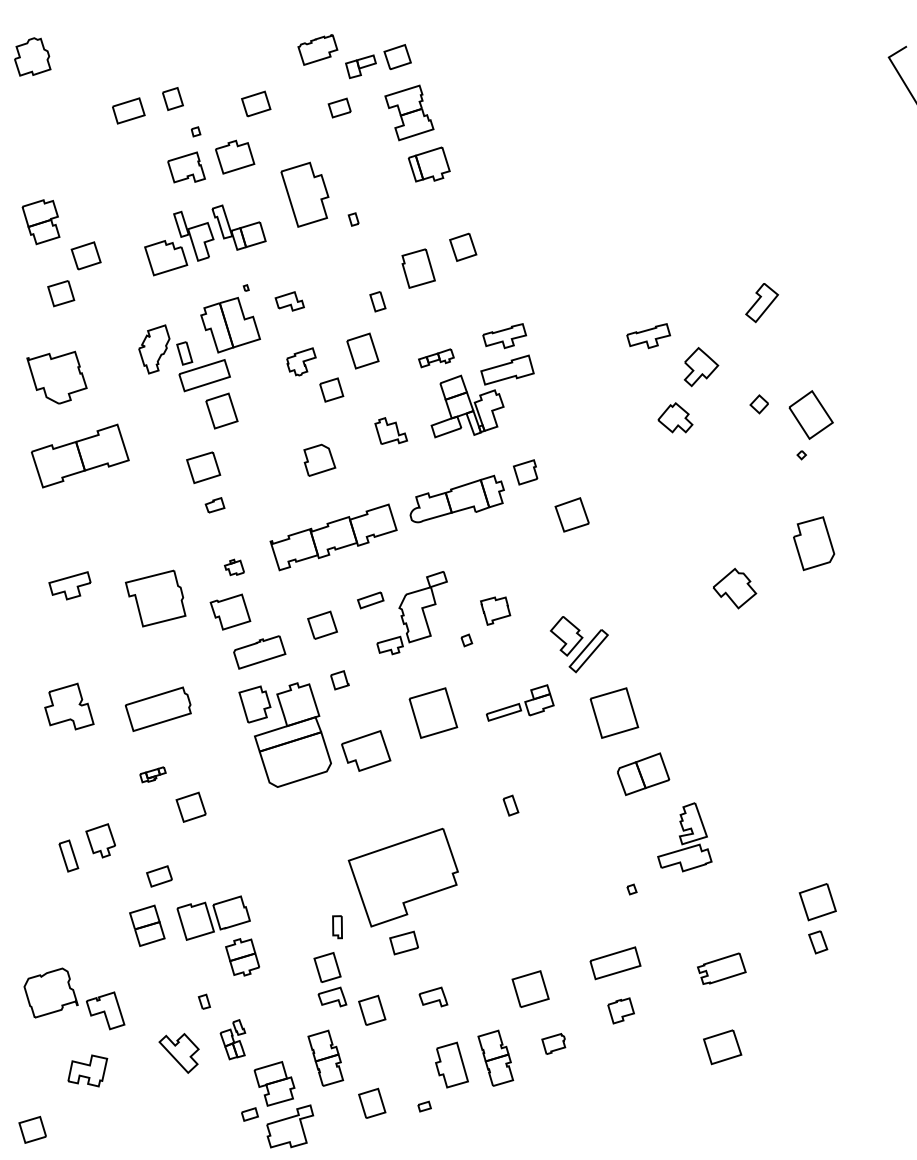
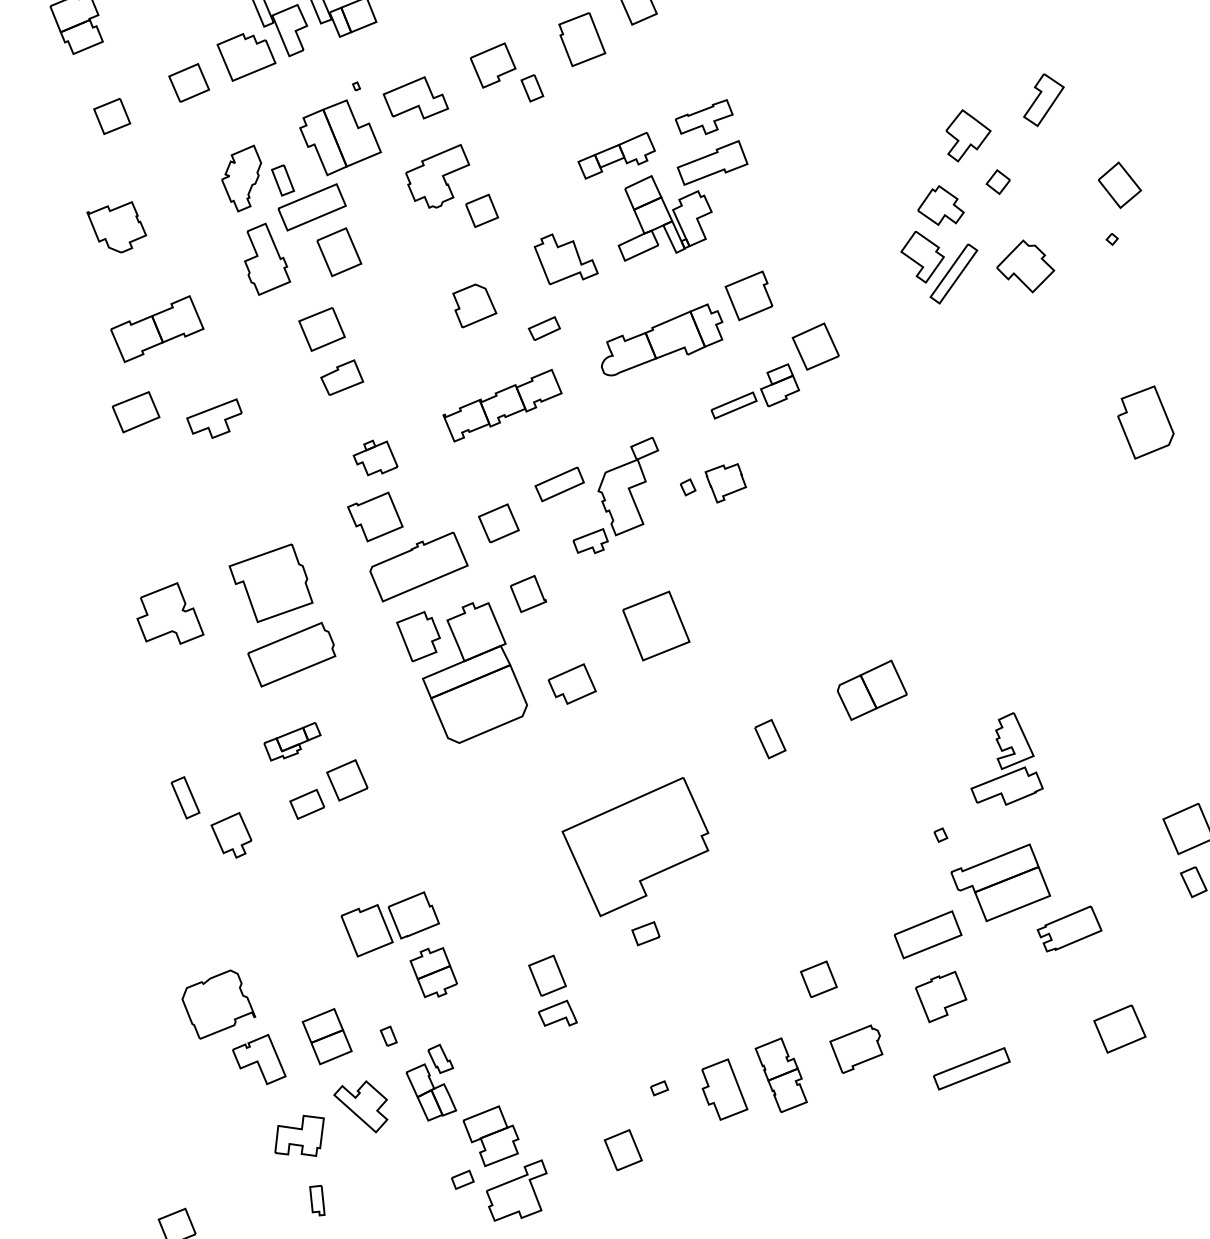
part: (85, 255) -> (188, 82), moved
part: (350, 281) -> (493, 64), added
part: (289, 301) -> (415, 98), size x1.67
part: (761, 303) -> (1042, 100), moved
part: (648, 336) -> (894, 101), removed
part: (362, 350) -> (517, 154), removed
part: (436, 358) -> (616, 156), size x1.67
part: (301, 361) -> (438, 176), size x1.67
part: (57, 377) -> (117, 227), size x0.71
part: (758, 404) -> (997, 182), moved
part: (166, 410) -> (265, 258), added
part: (811, 415) -> (1120, 185), size x0.71
part: (390, 430) -> (564, 257), size x1.43
part: (79, 455) -> (156, 328), size x0.71
part: (525, 472) -> (748, 296), size x1.43
part: (369, 482) -> (543, 328), added
part: (214, 505) -> (341, 378), size x1.67
part: (58, 516) -> (135, 411), added
part: (333, 537) -> (502, 405), size x0.71
part: (814, 543) -> (1146, 422), moved
part: (234, 567) -> (375, 457), size x1.67
part: (69, 585) -> (214, 419), moved
part: (734, 588) -> (1024, 266), moved
part: (155, 598) -> (270, 583), moved
part: (370, 600) -> (559, 484), size x1.43
part: (466, 640) -> (687, 487), moved
part: (579, 644) -> (940, 266), moved
part: (259, 652) -> (418, 567), size x1.43
part: (339, 680) -> (528, 594), size x1.43
part: (520, 702) -> (754, 390), moved
part: (69, 706) -> (169, 614), moved
part: (614, 712) -> (895, 602), removed
part: (366, 750) -> (572, 683), size x0.71
part: (152, 774) -> (292, 741), size x1.67
part: (643, 774) -> (872, 690), moved
part: (510, 805) -> (769, 738), size x1.43
part: (68, 855) -> (185, 797), moved
part: (159, 876) -> (307, 804), moved
part: (147, 925) -> (327, 1036), moved
part: (337, 927) -> (317, 1201), moved
part: (673, 929) -> (1000, 882), added
part: (404, 942) -> (646, 933), size x0.71
part: (530, 988) -> (818, 978), size x0.71
part: (50, 992) -> (217, 1003), moved
part: (433, 996) -> (691, 1001), removed
part: (372, 1009) -> (612, 1025), removed
part: (620, 1010) -> (940, 996), size x1.43
part: (232, 1039) -> (430, 1082), size x1.43
part: (553, 1043) -> (855, 1048), size x1.67
part: (722, 1047) -> (1119, 1029), moved
part: (325, 1057) -> (555, 1095), removed
part: (638, 1066) -> (971, 1068), added
part: (87, 1070) -> (299, 1136), moved
part: (424, 1106) -> (659, 1088), moved

